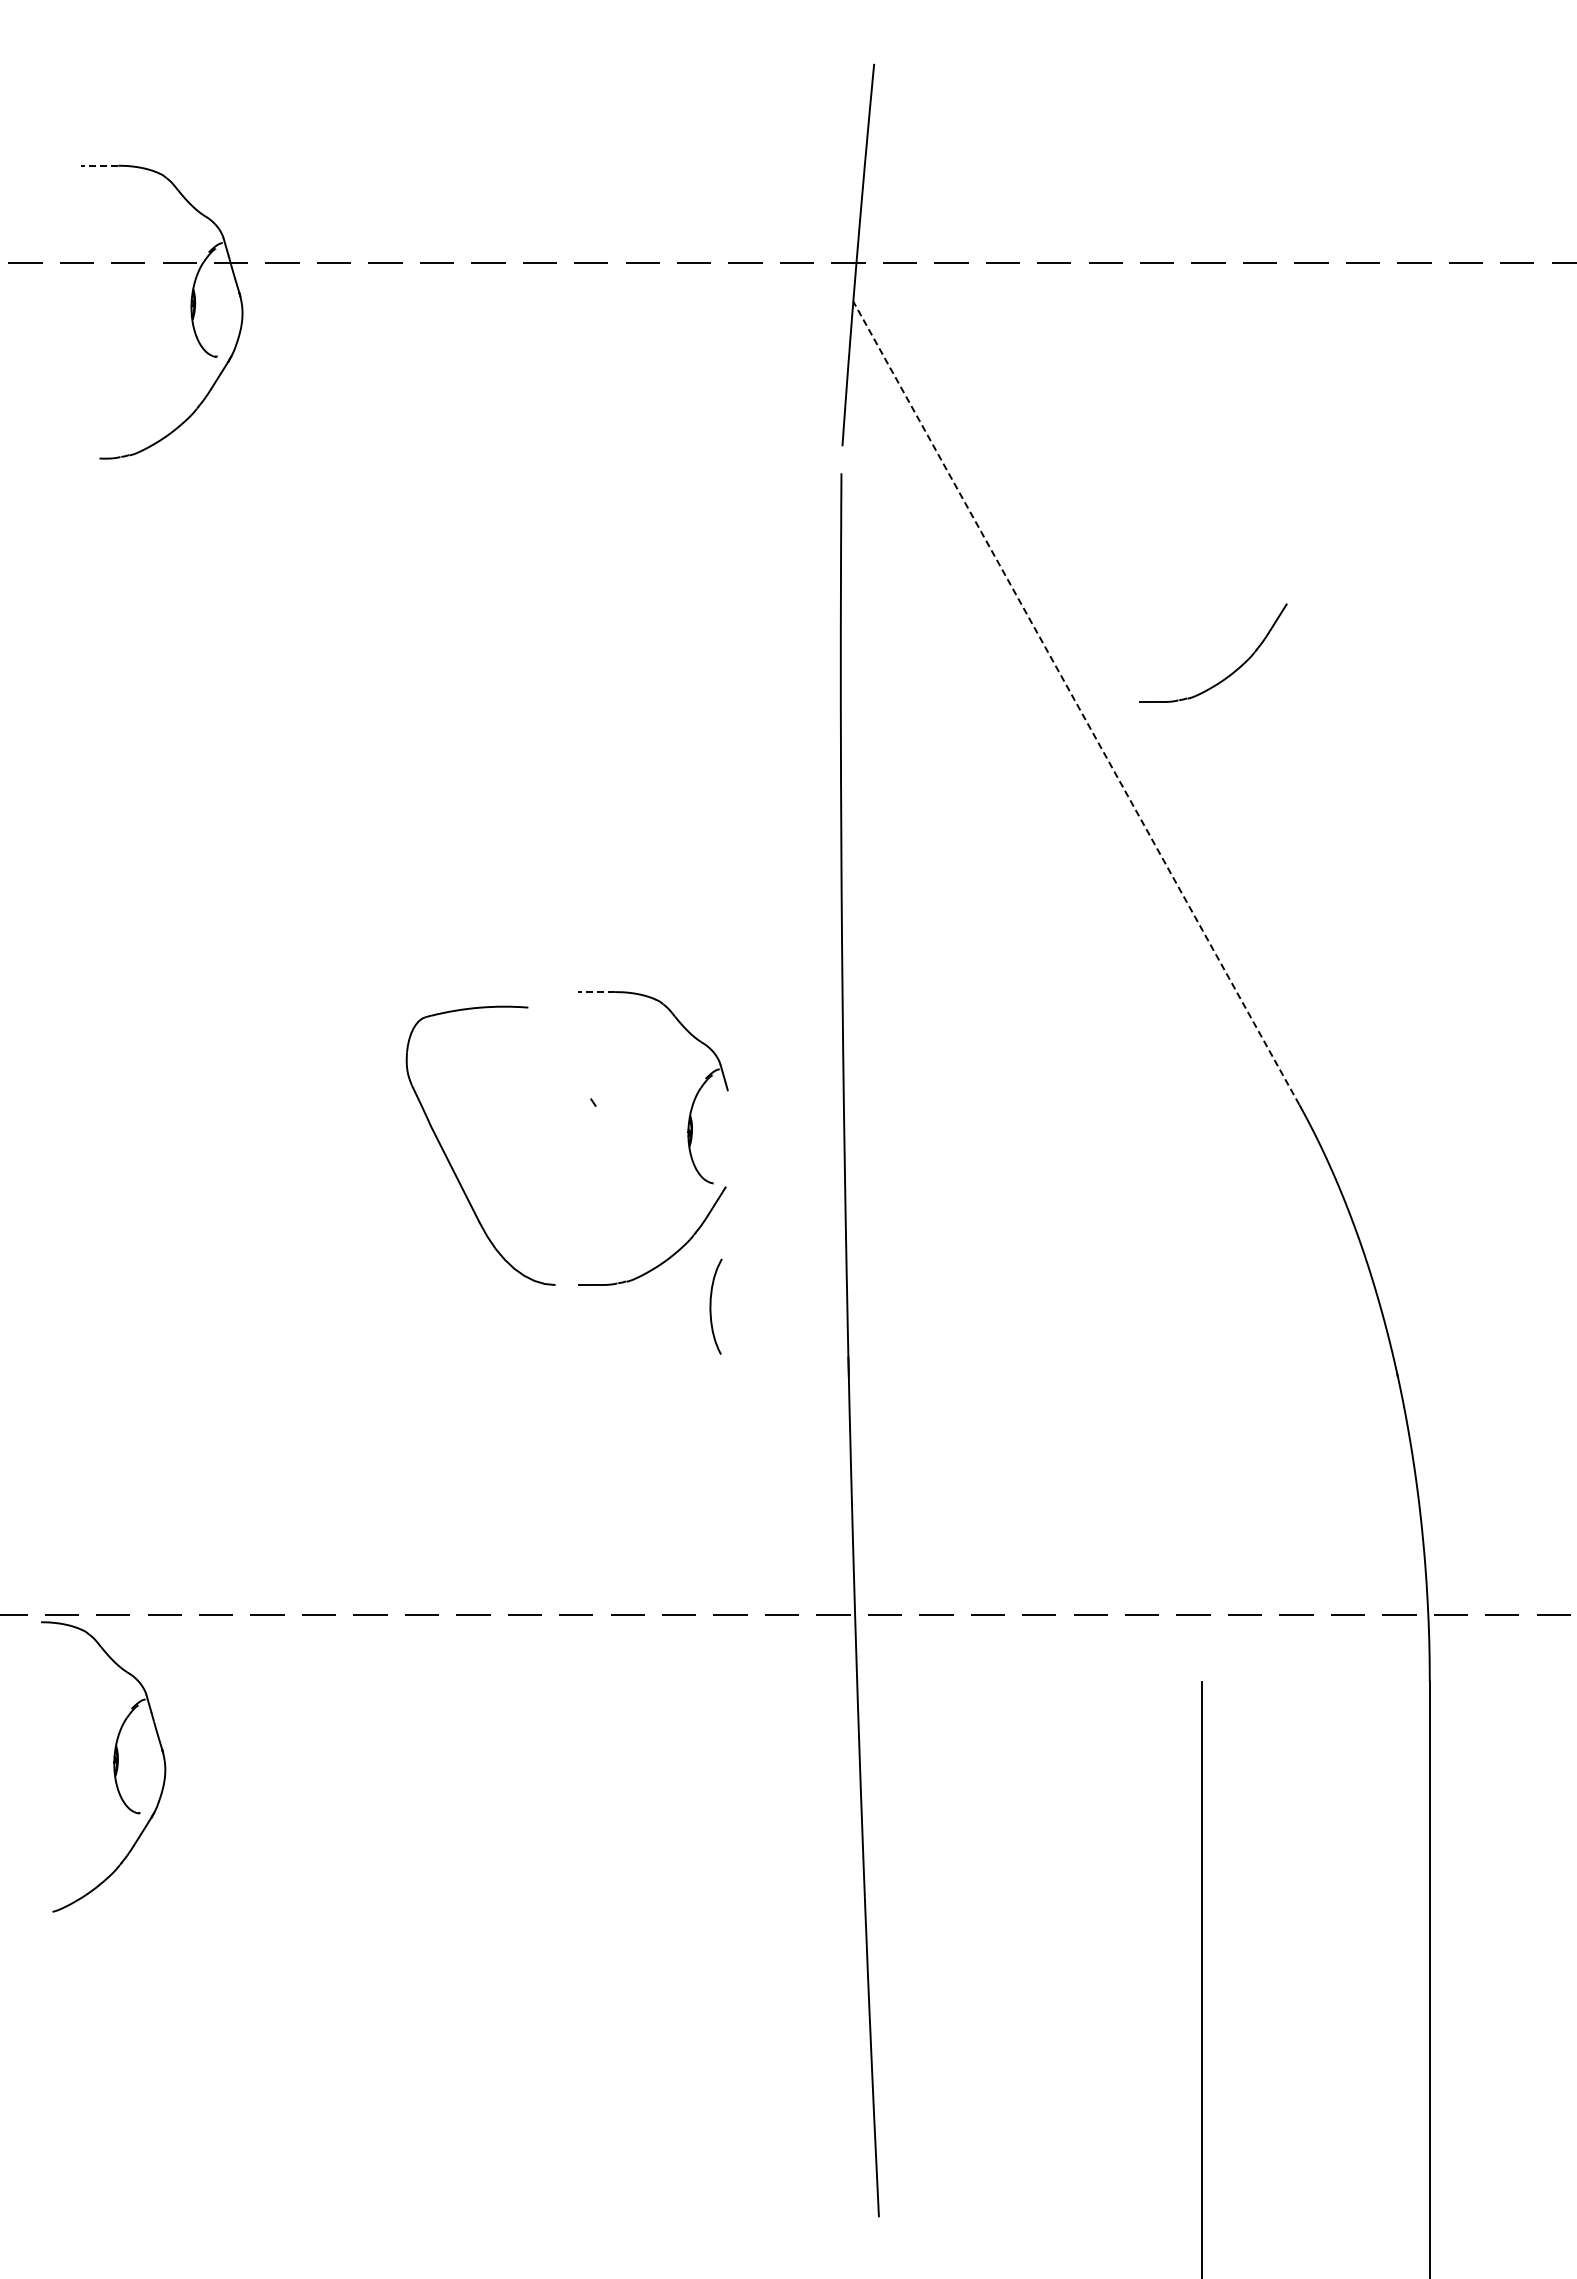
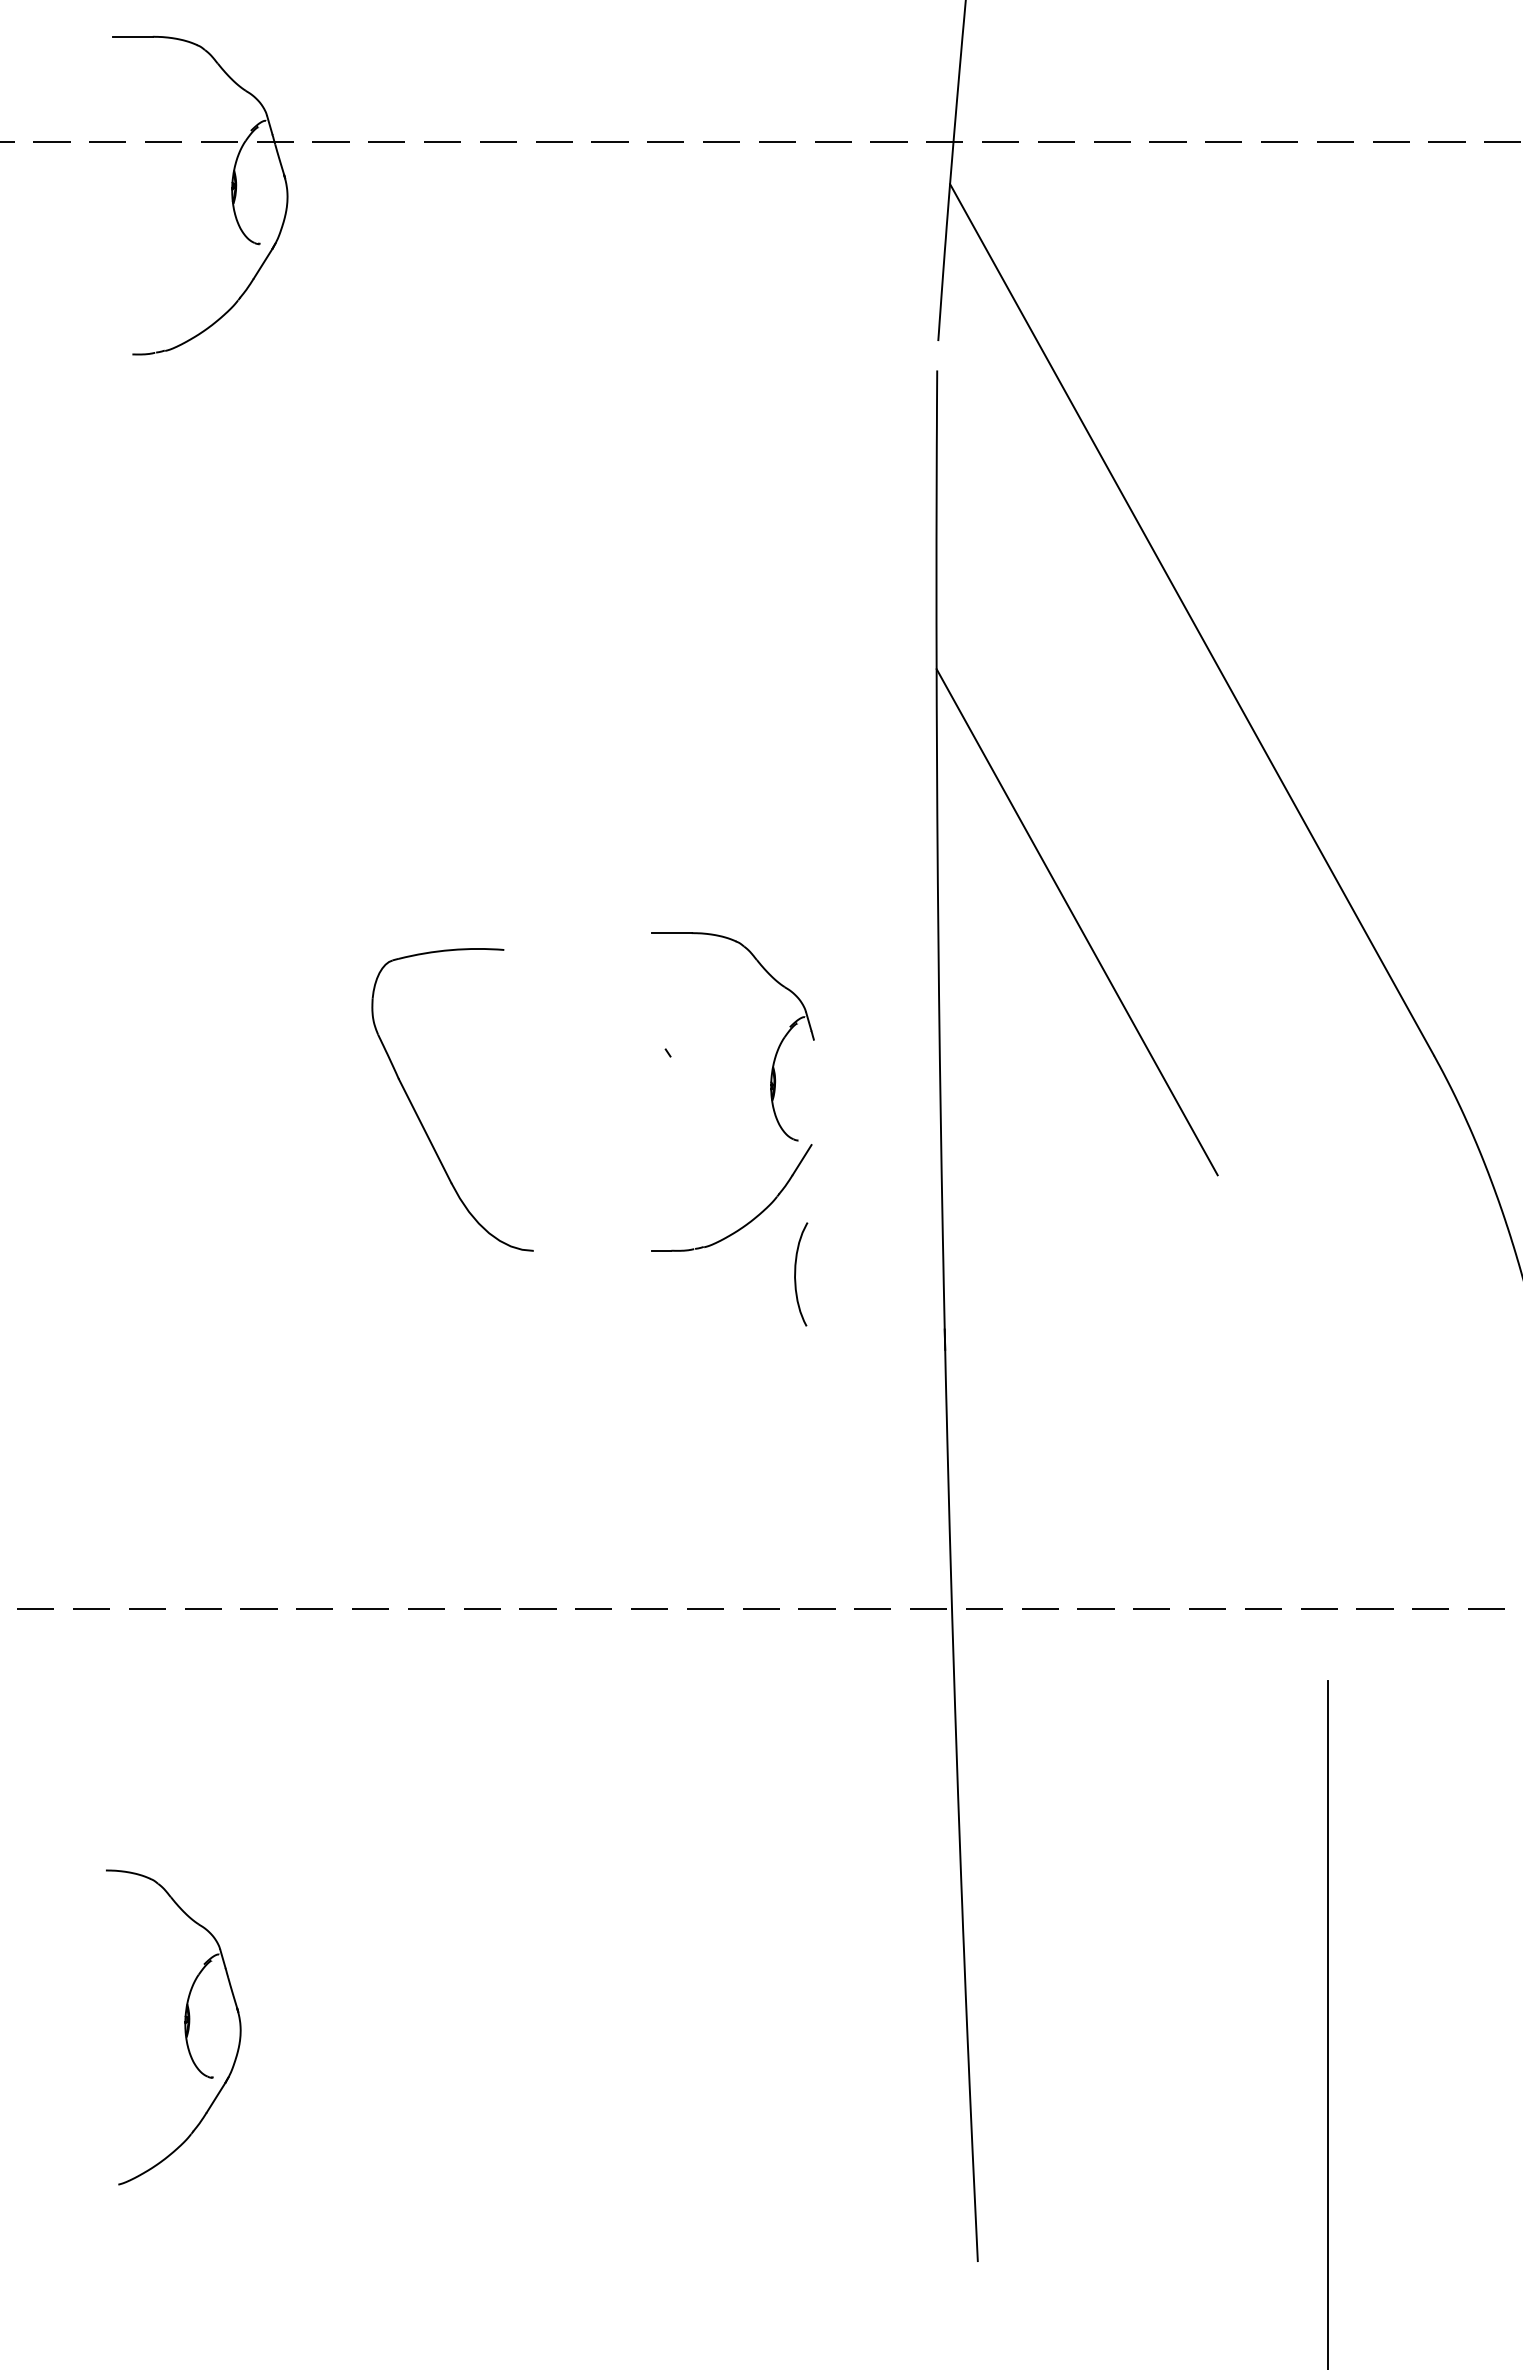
line: (99, 165) -> (132, 36), dashed -> solid
part: (1230, 673) -> (1359, 587), removed
line: (1076, 702) -> (1192, 619), dashed -> solid
line: (970, 981) -> (1077, 921), added
line: (596, 992) -> (671, 933), dashed -> solid
part: (449, 1160) -> (418, 1115), moved
part: (113, 1766) -> (184, 2026), moved

